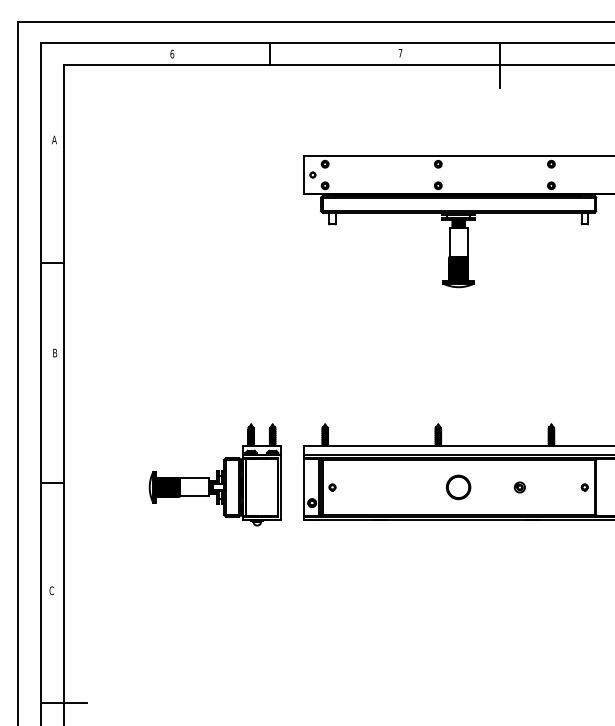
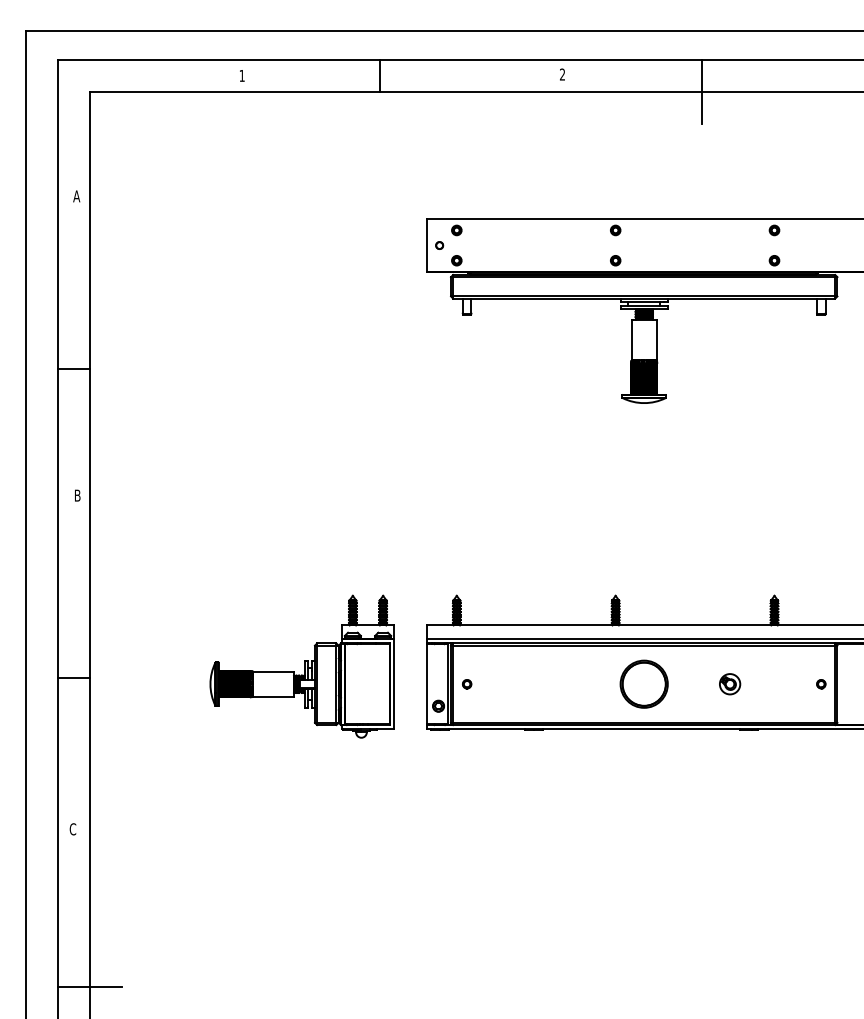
text: (171, 53) -> (241, 75), 6 -> 1
text: (400, 53) -> (562, 74), 7 -> 2
part: (458, 486) -> (643, 683), size x1.43
part: (520, 487) -> (730, 684), size x1.43

